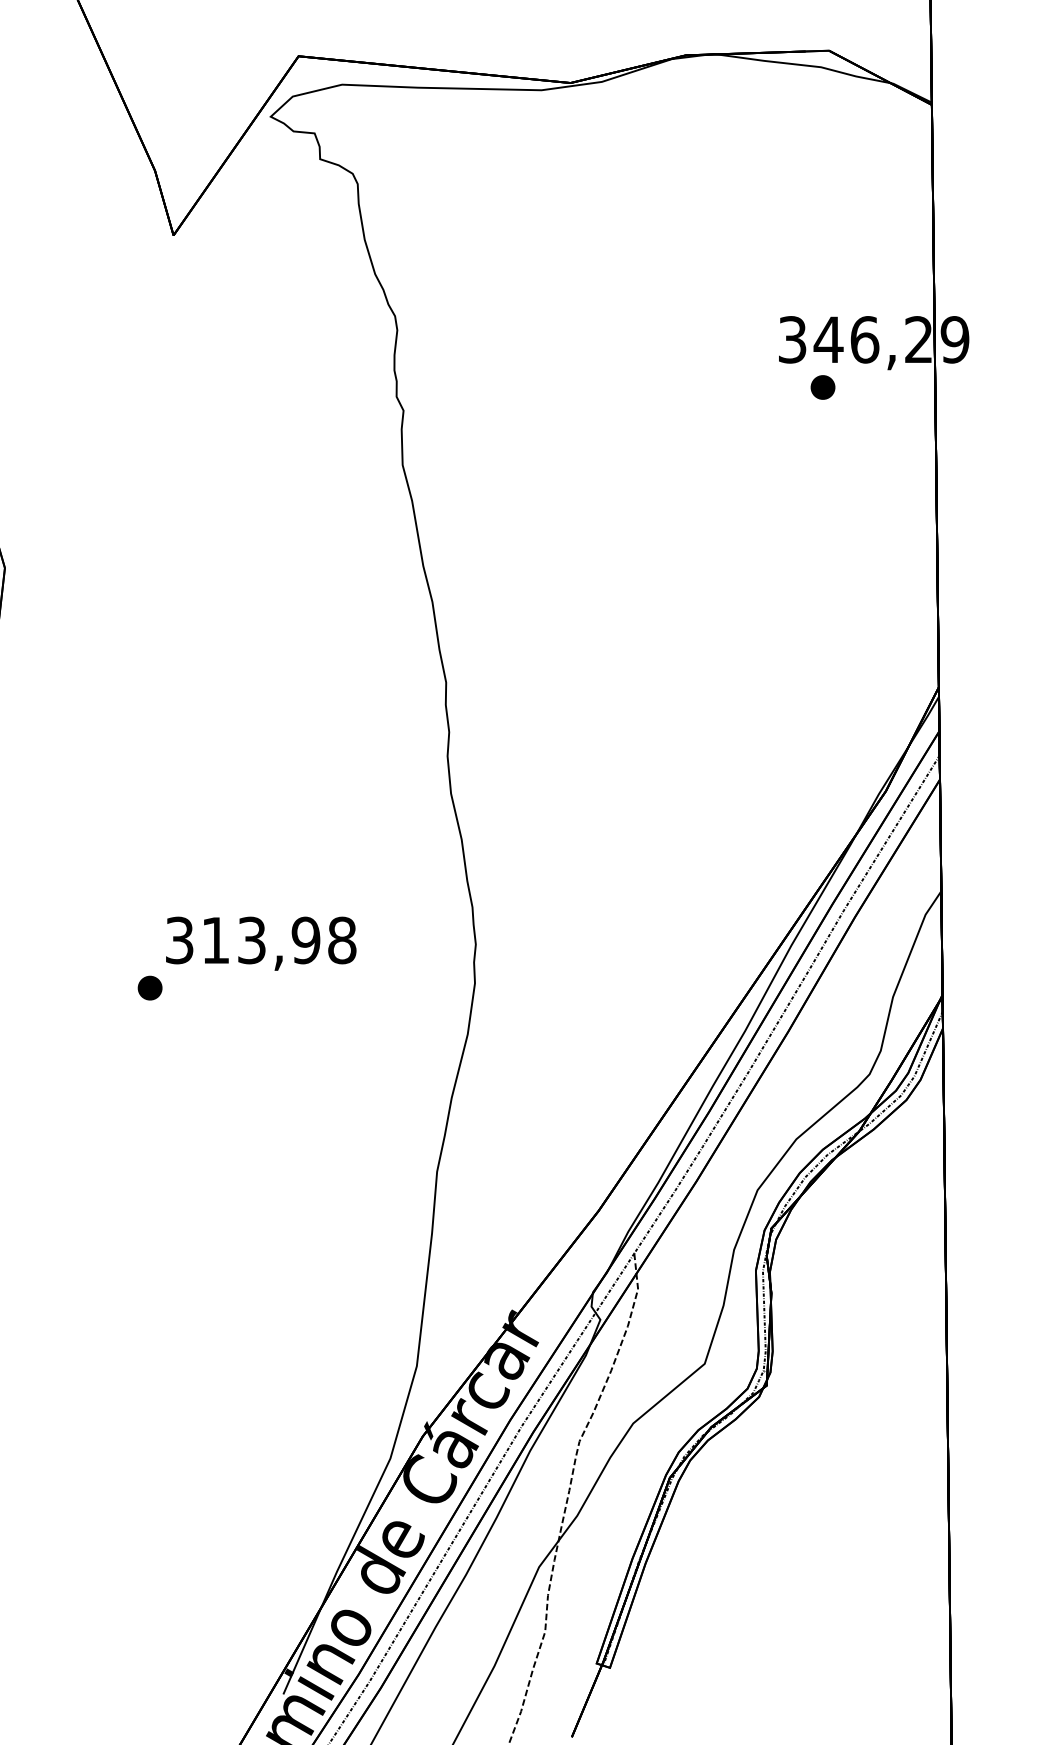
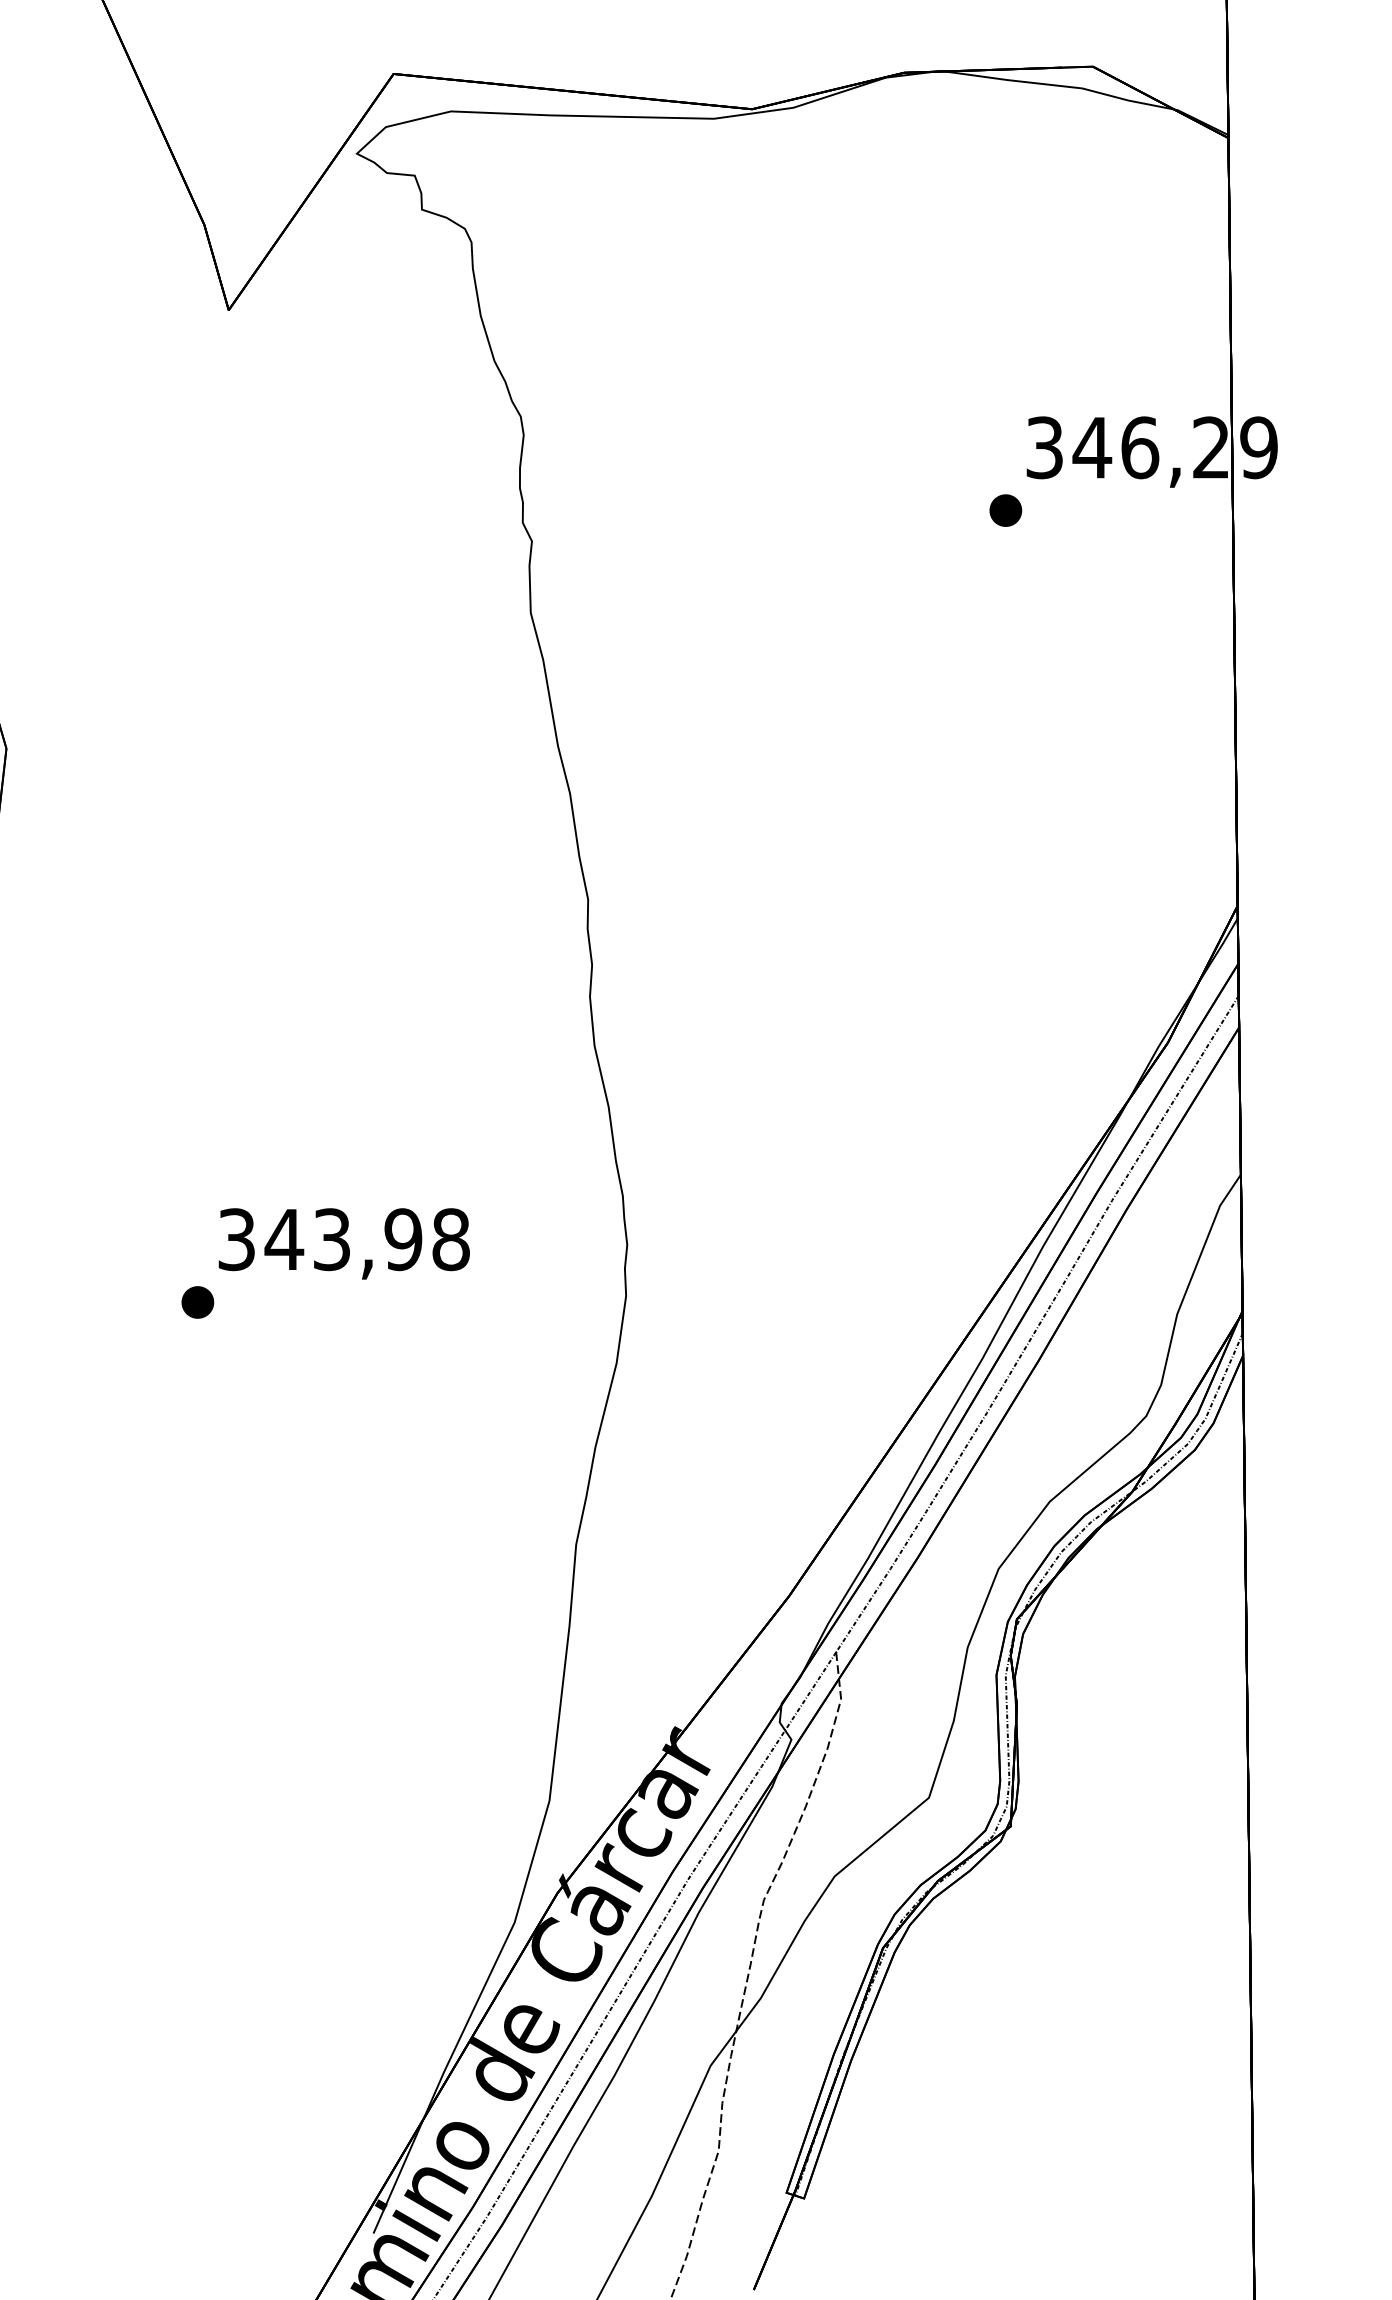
part: (822, 387) -> (1005, 510), moved
text: (215, 940) -> (284, 1239), 313,98 -> 343,98

